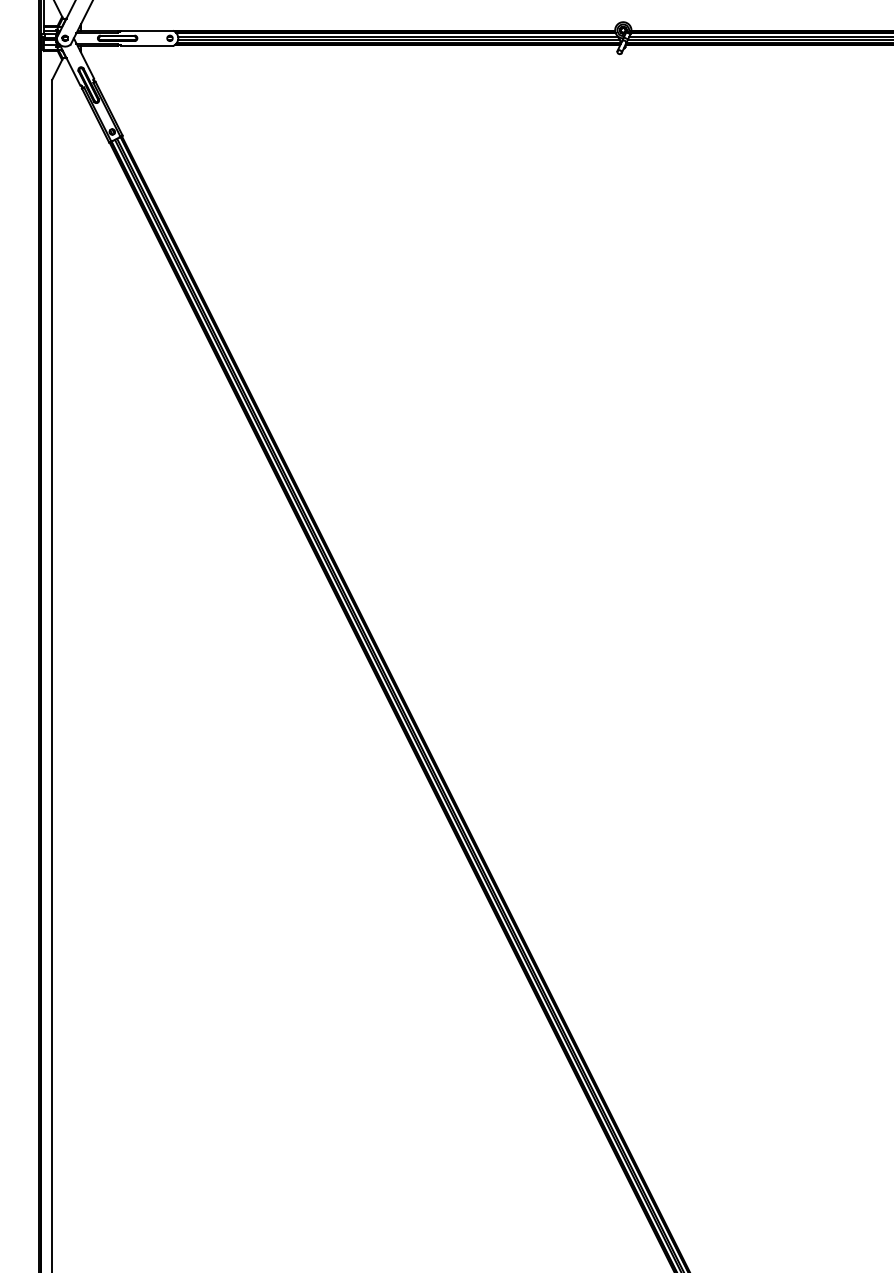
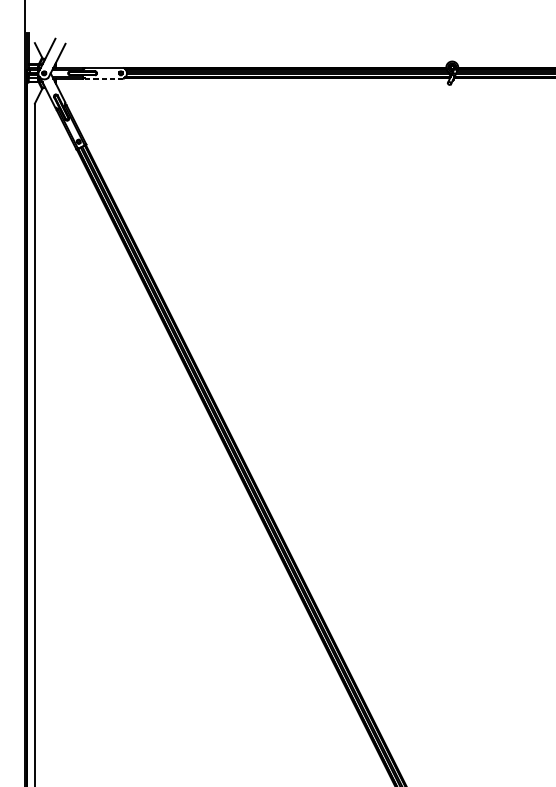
line: (147, 46) -> (104, 79), solid -> dashed

